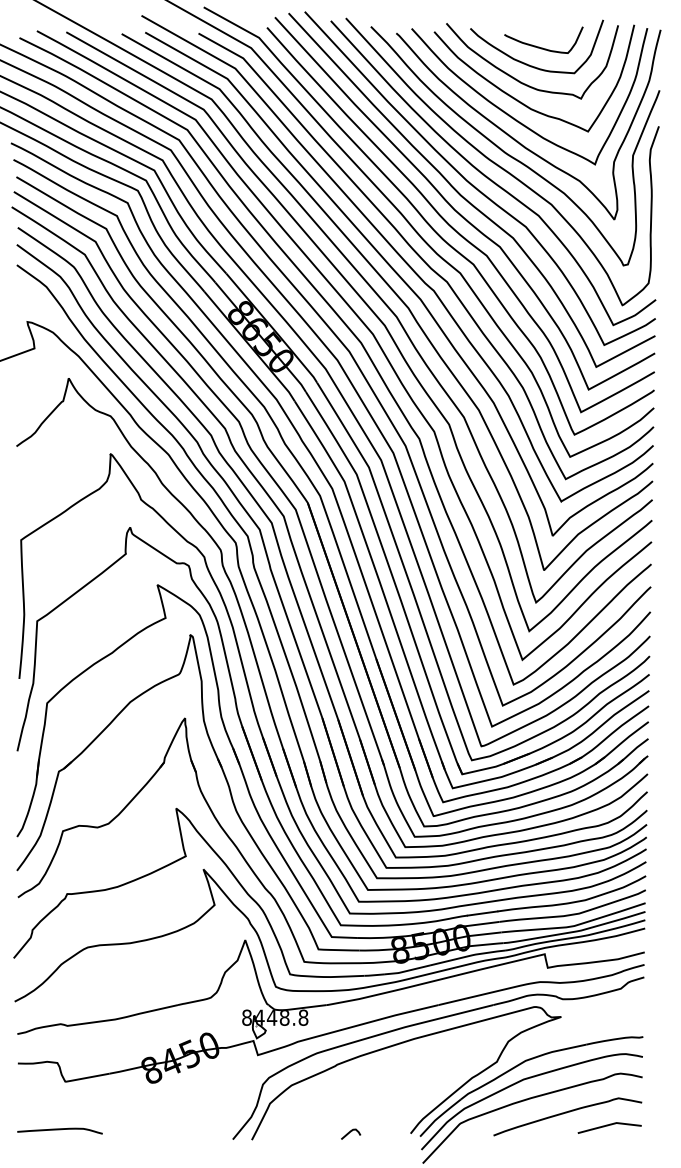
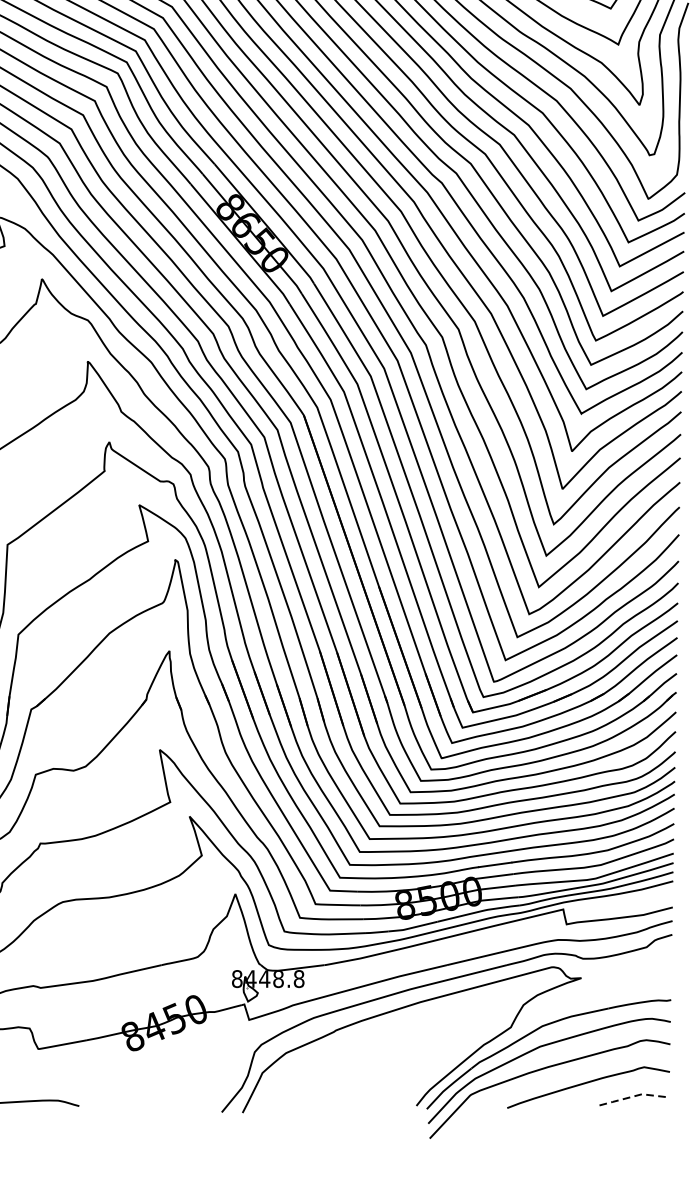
line: (609, 1124) -> (634, 1095), solid -> dashed
curve: (350, 1132) -> (350, 1104), removed

